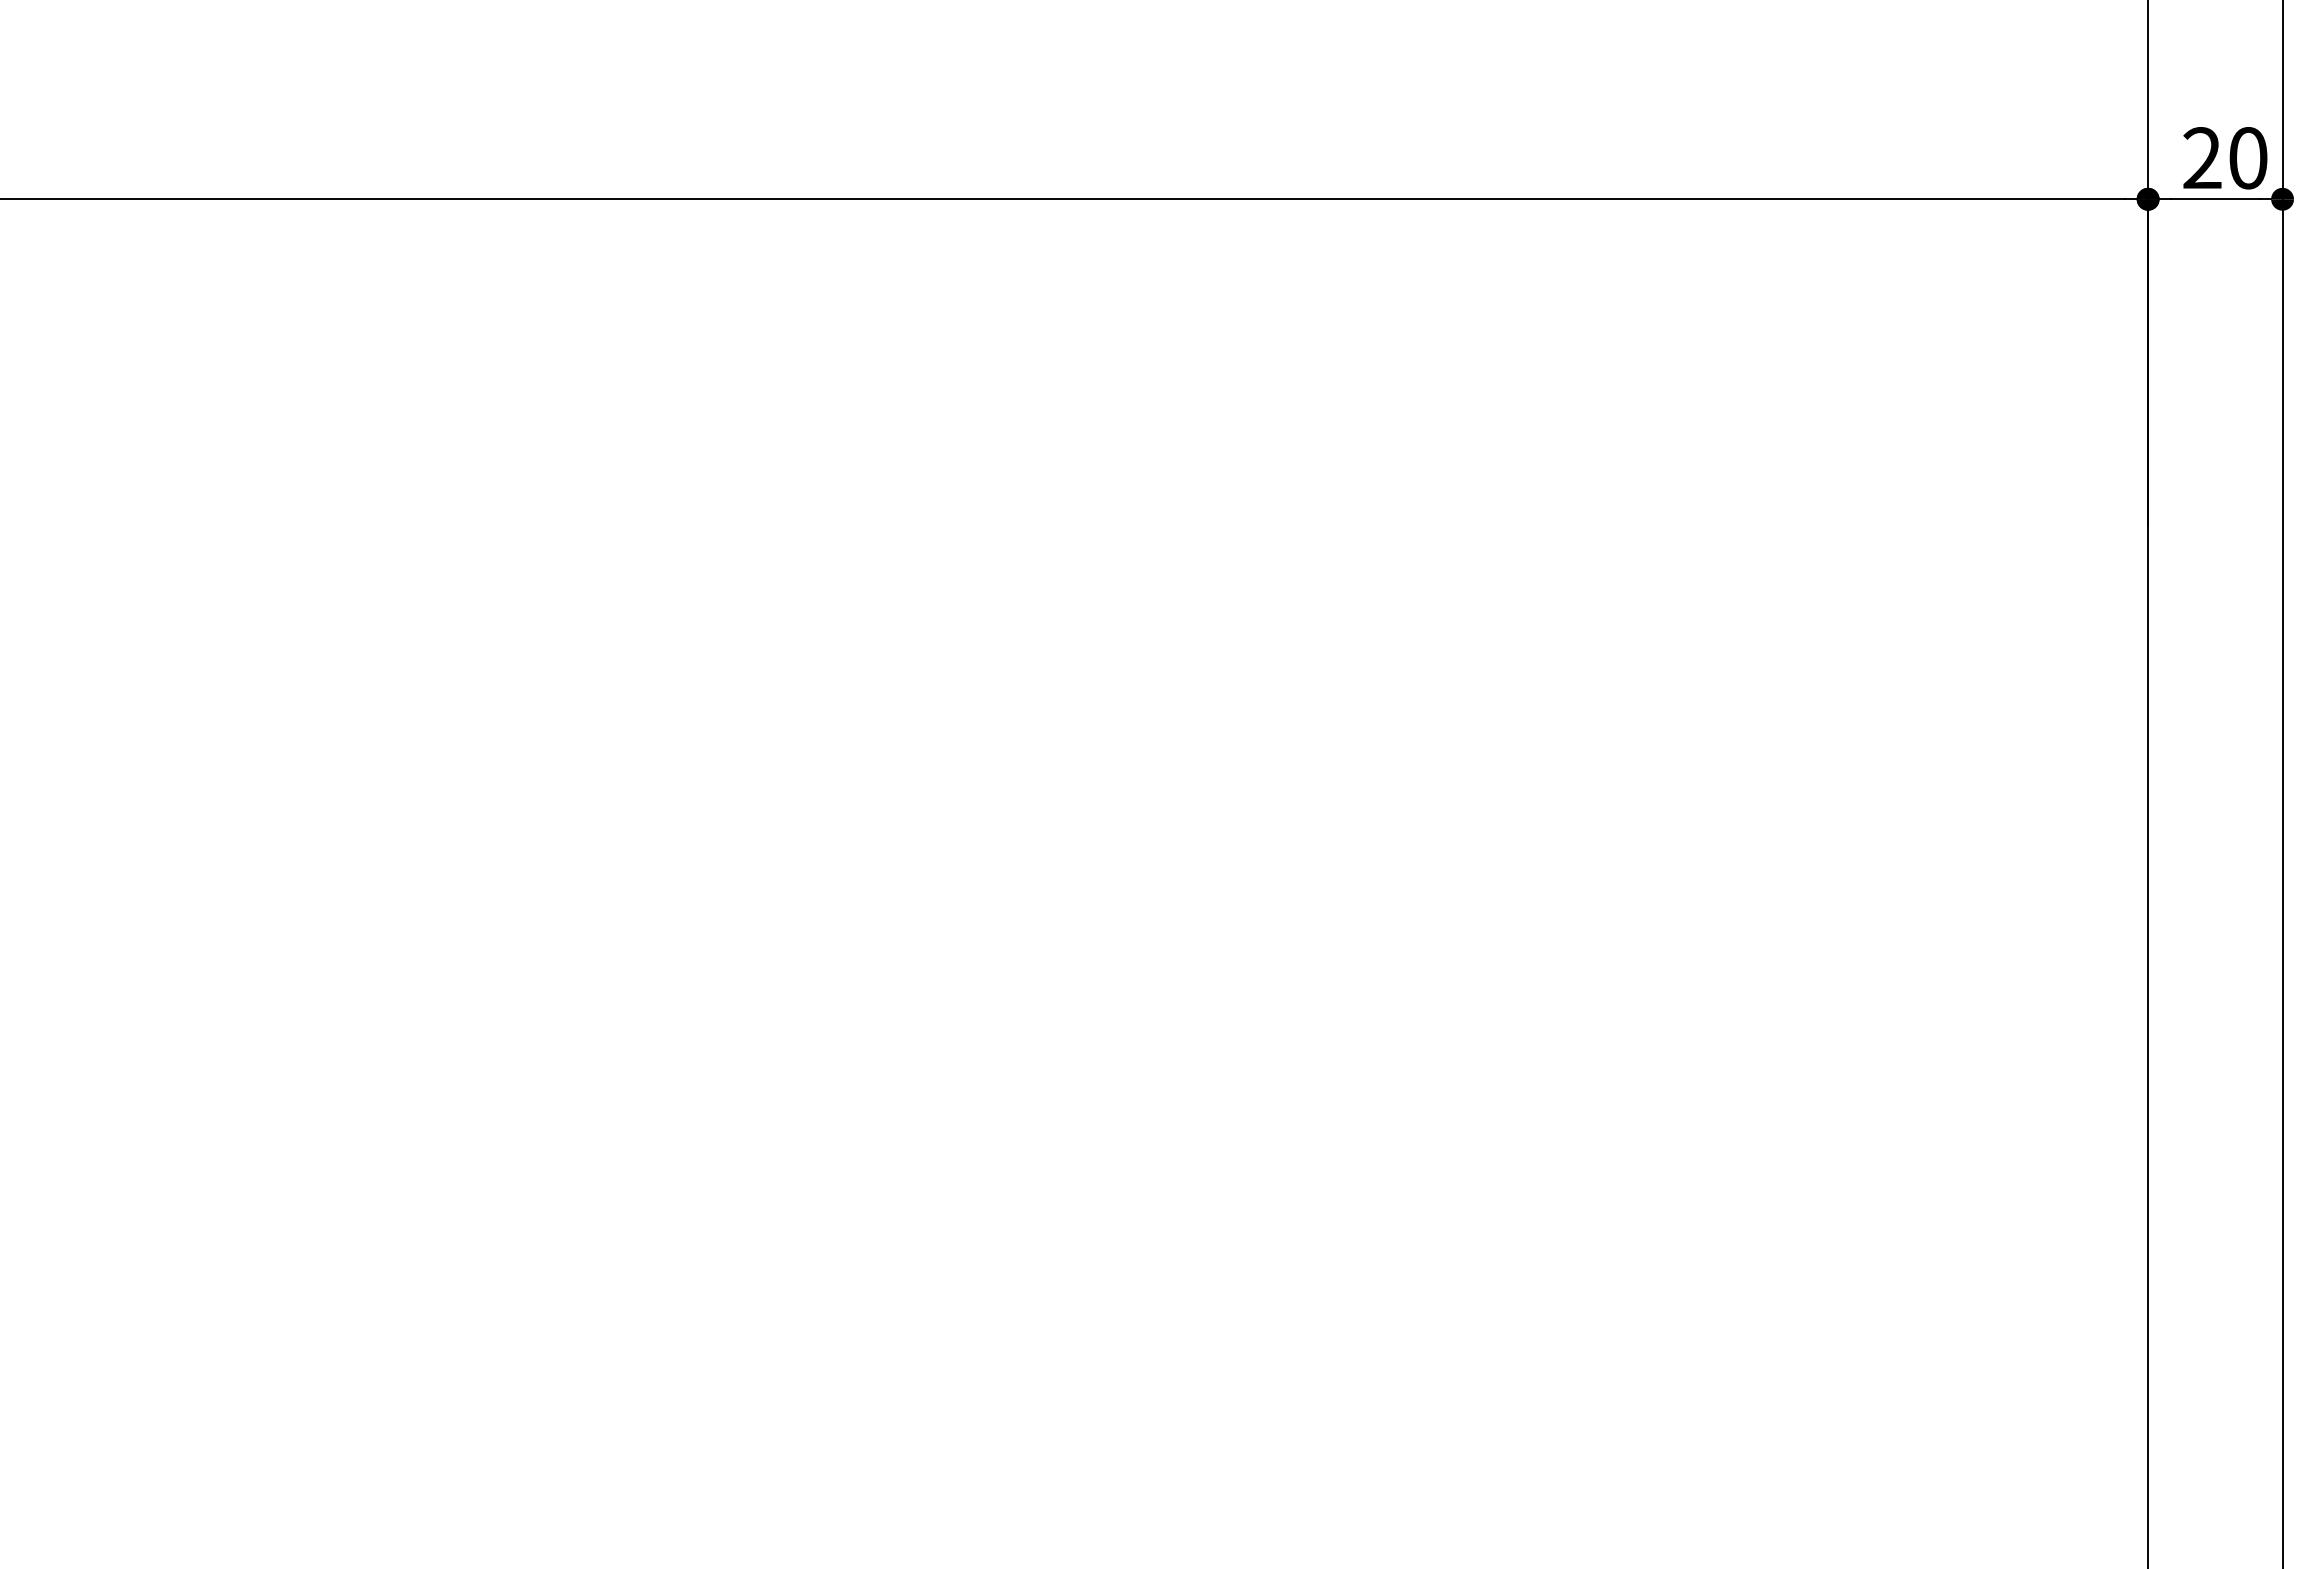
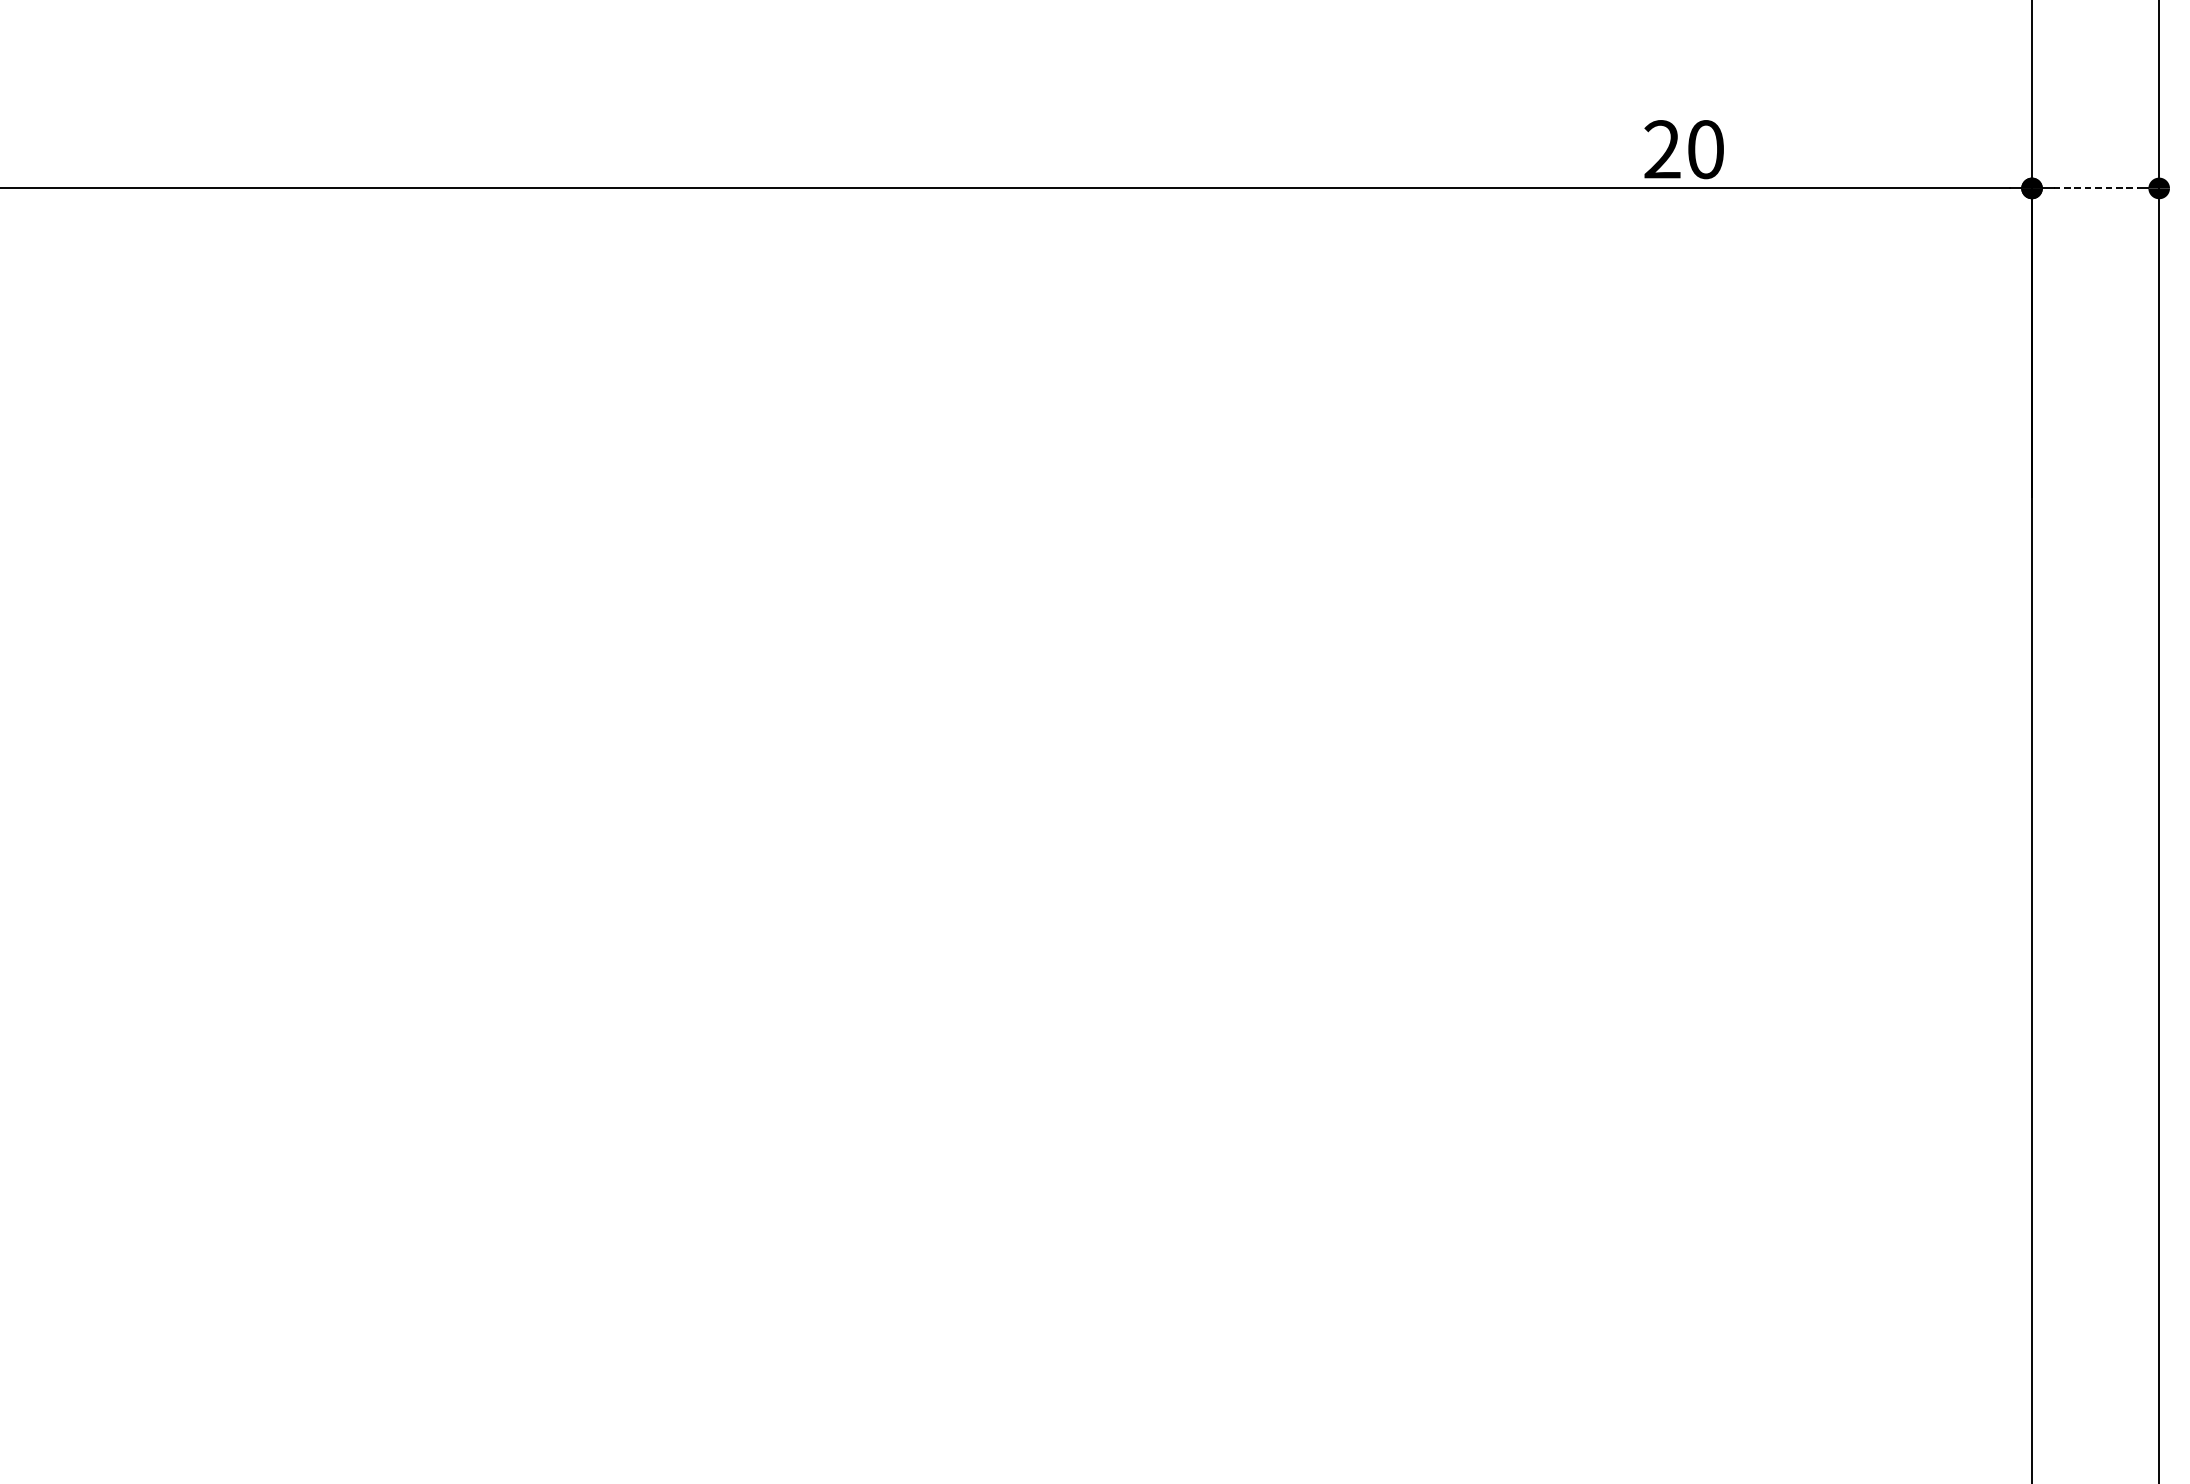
text: (2225, 158) -> (1684, 149), moved
line: (2215, 199) -> (2095, 188), solid -> dashed

